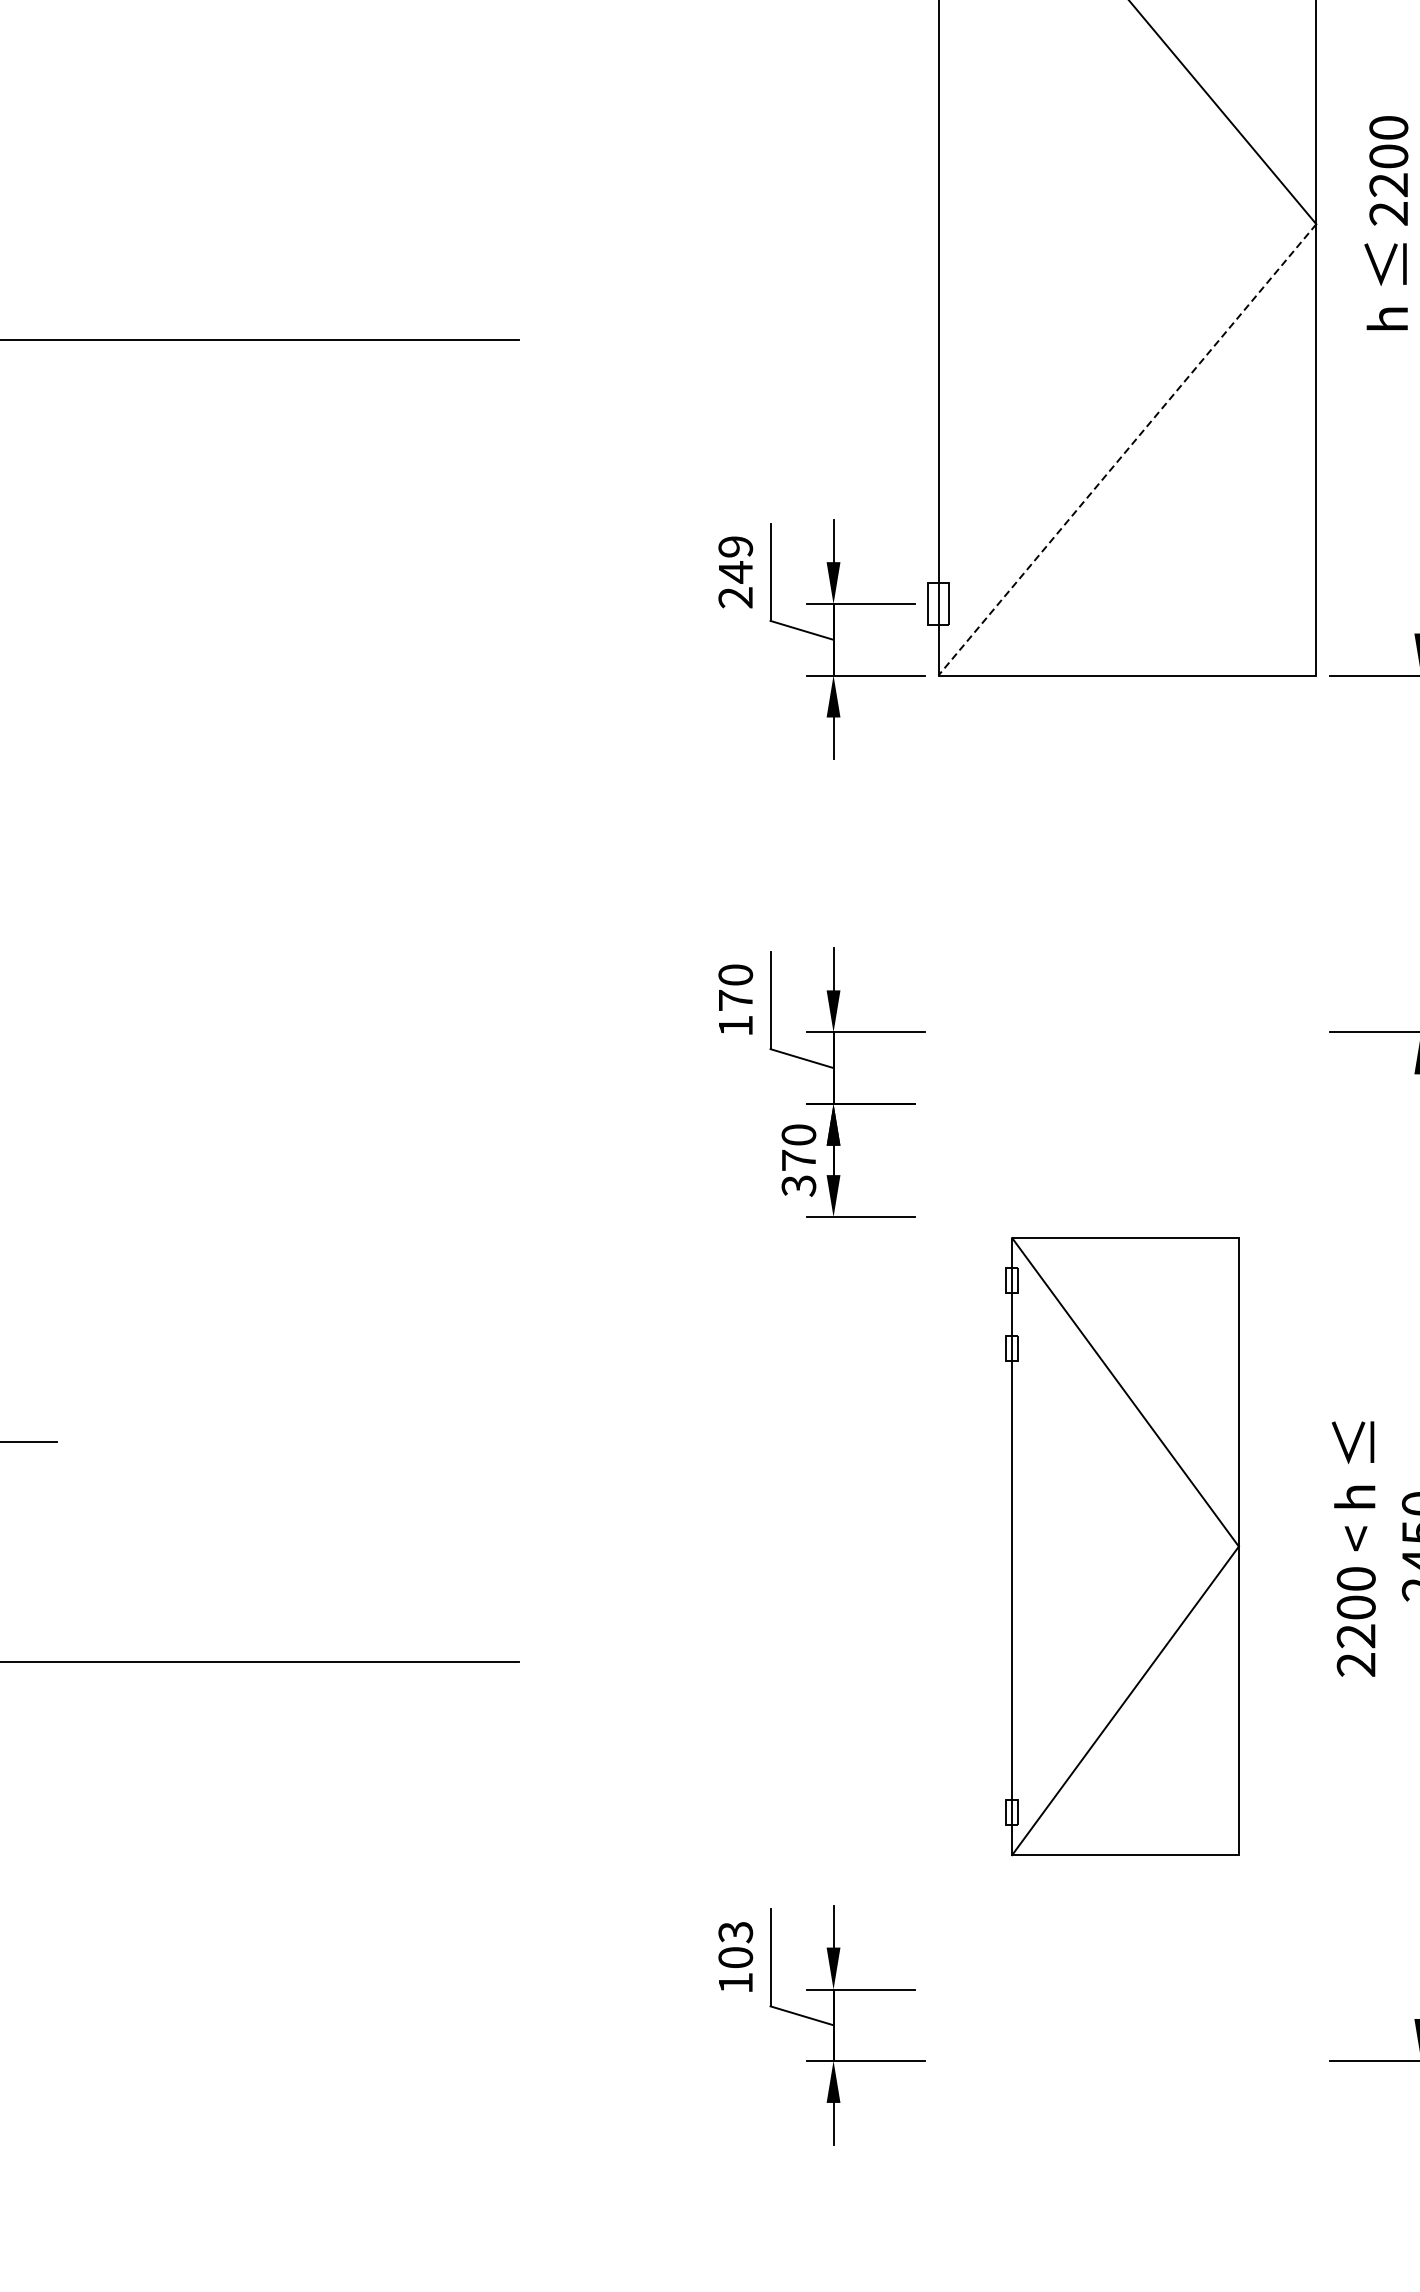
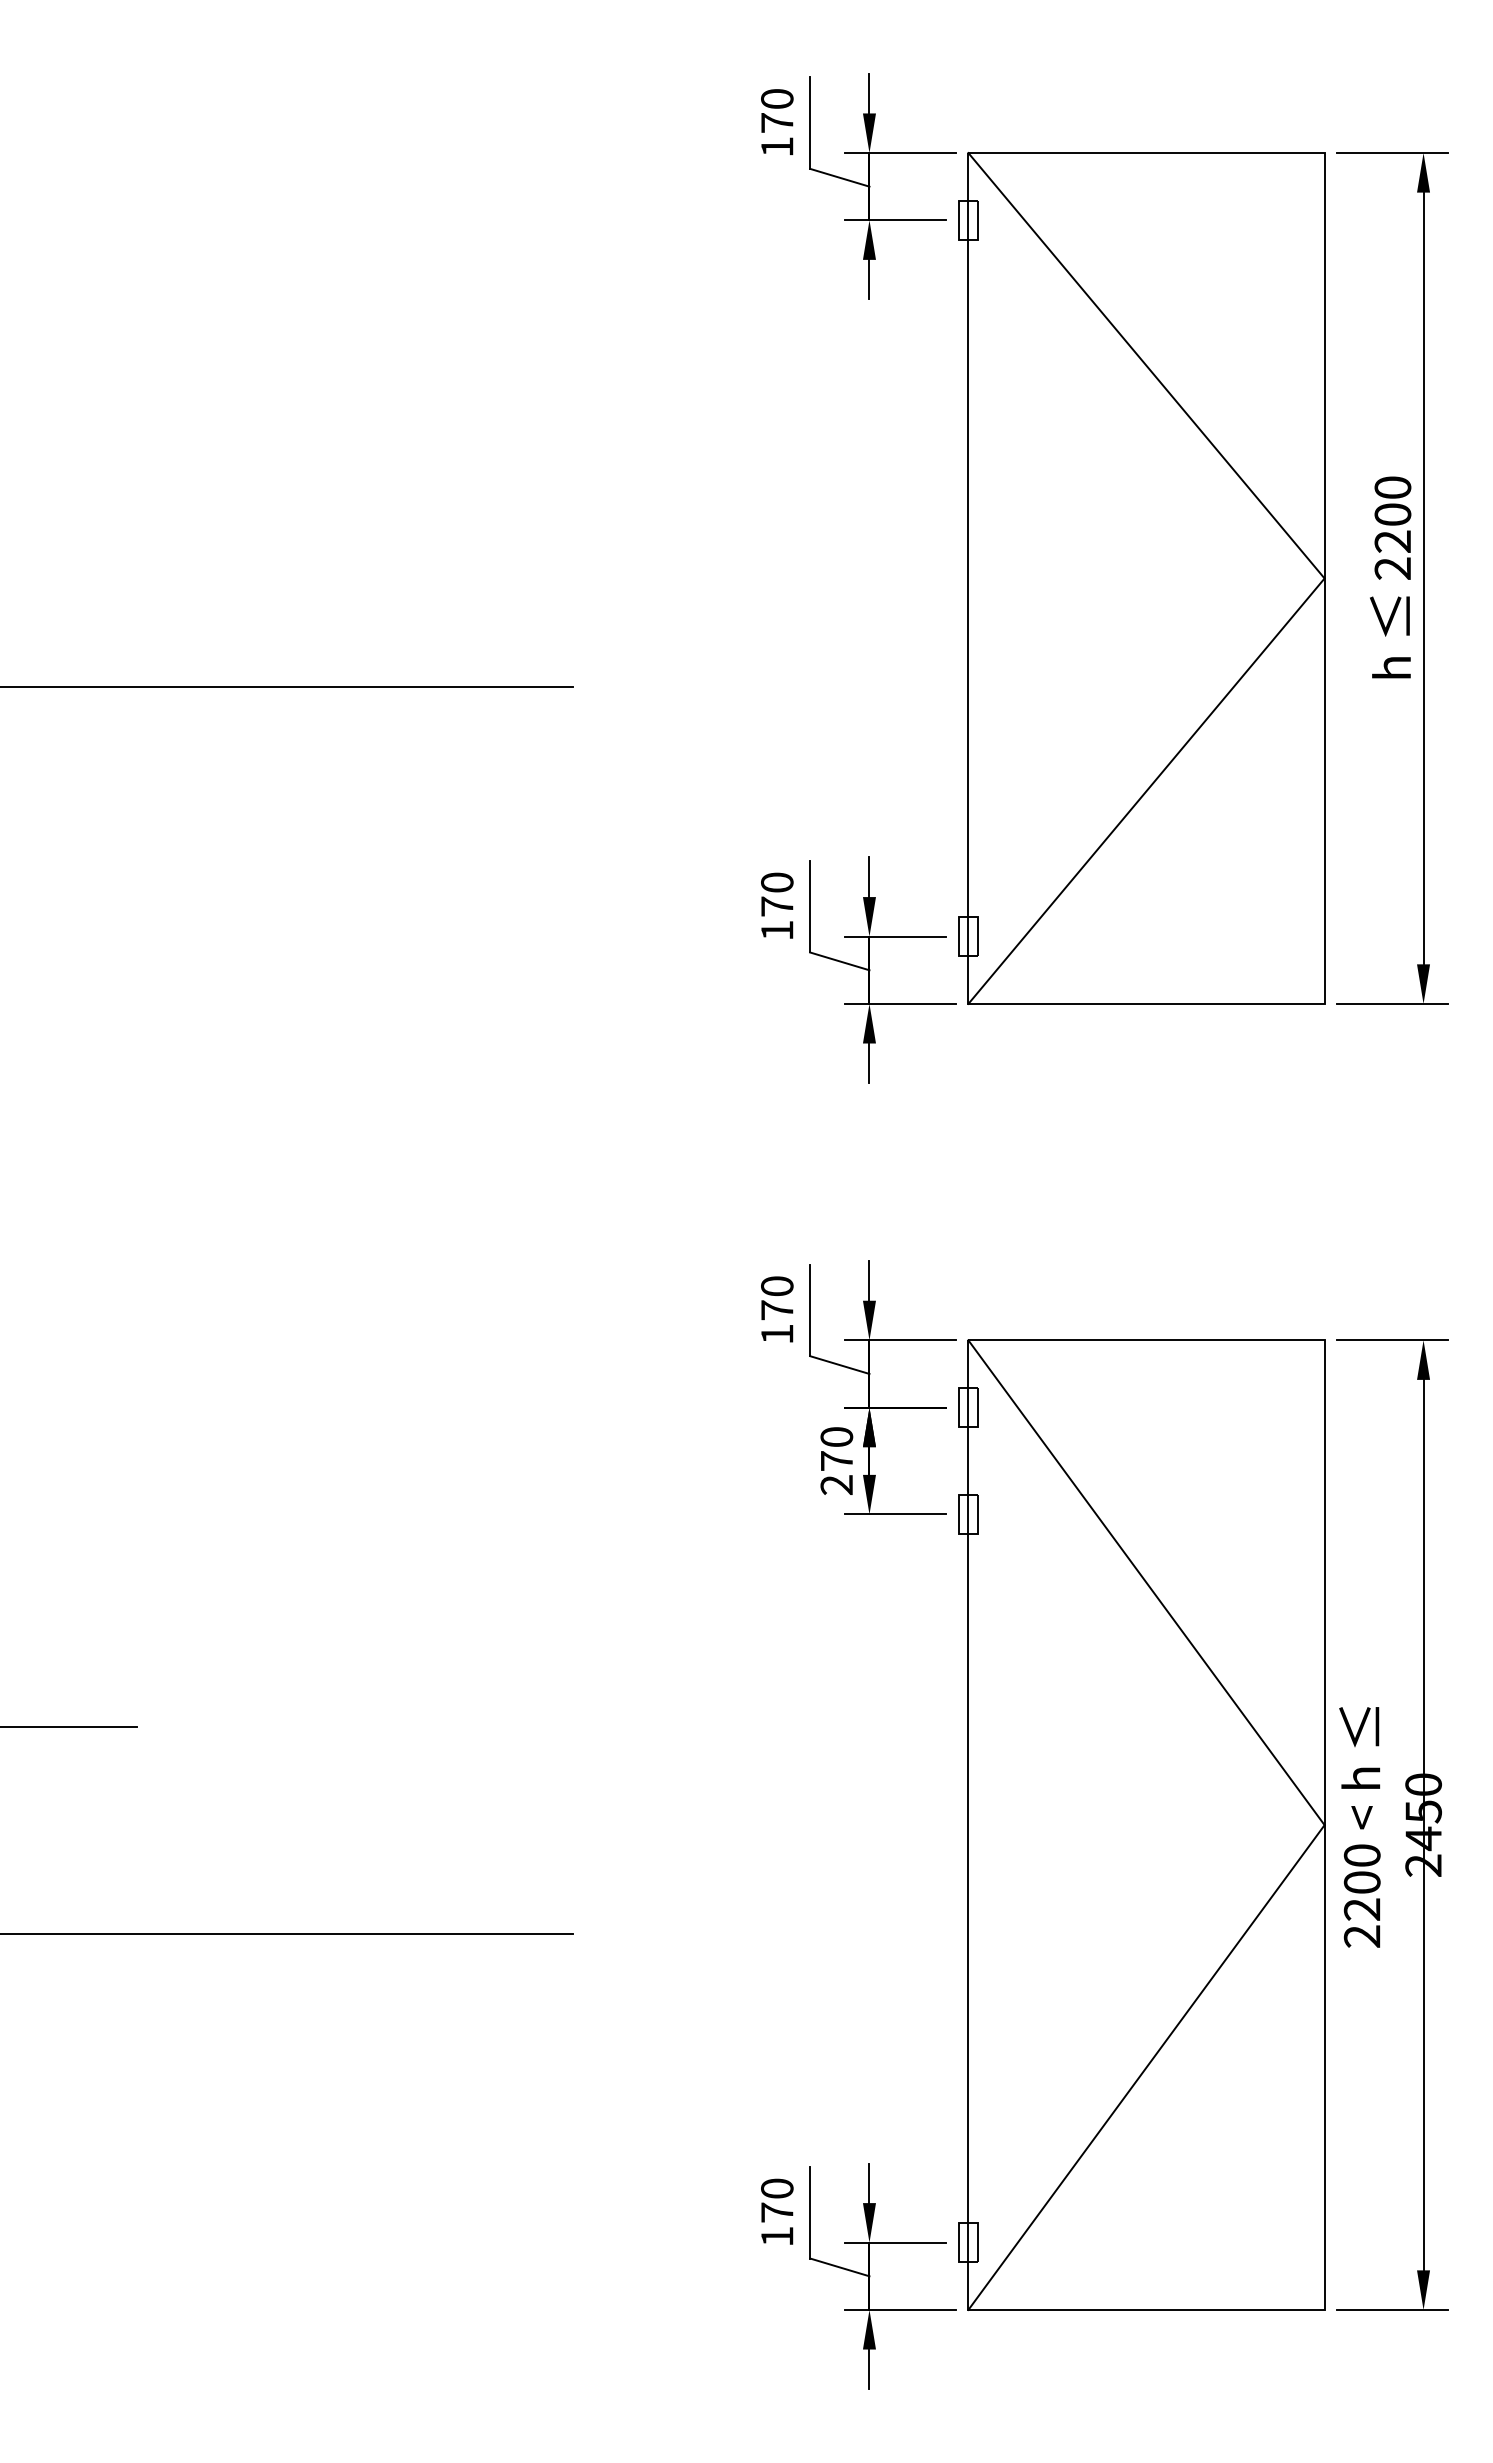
line: (1127, 450) -> (1146, 791), dashed -> solid
text: (735, 572) -> (777, 906), 249 -> 170
text: (799, 1186) -> (837, 1485), 370 -> 270
part: (1122, 1545) -> (1141, 1824), size x1.67
text: (735, 1944) -> (777, 2200), 103 -> 170

